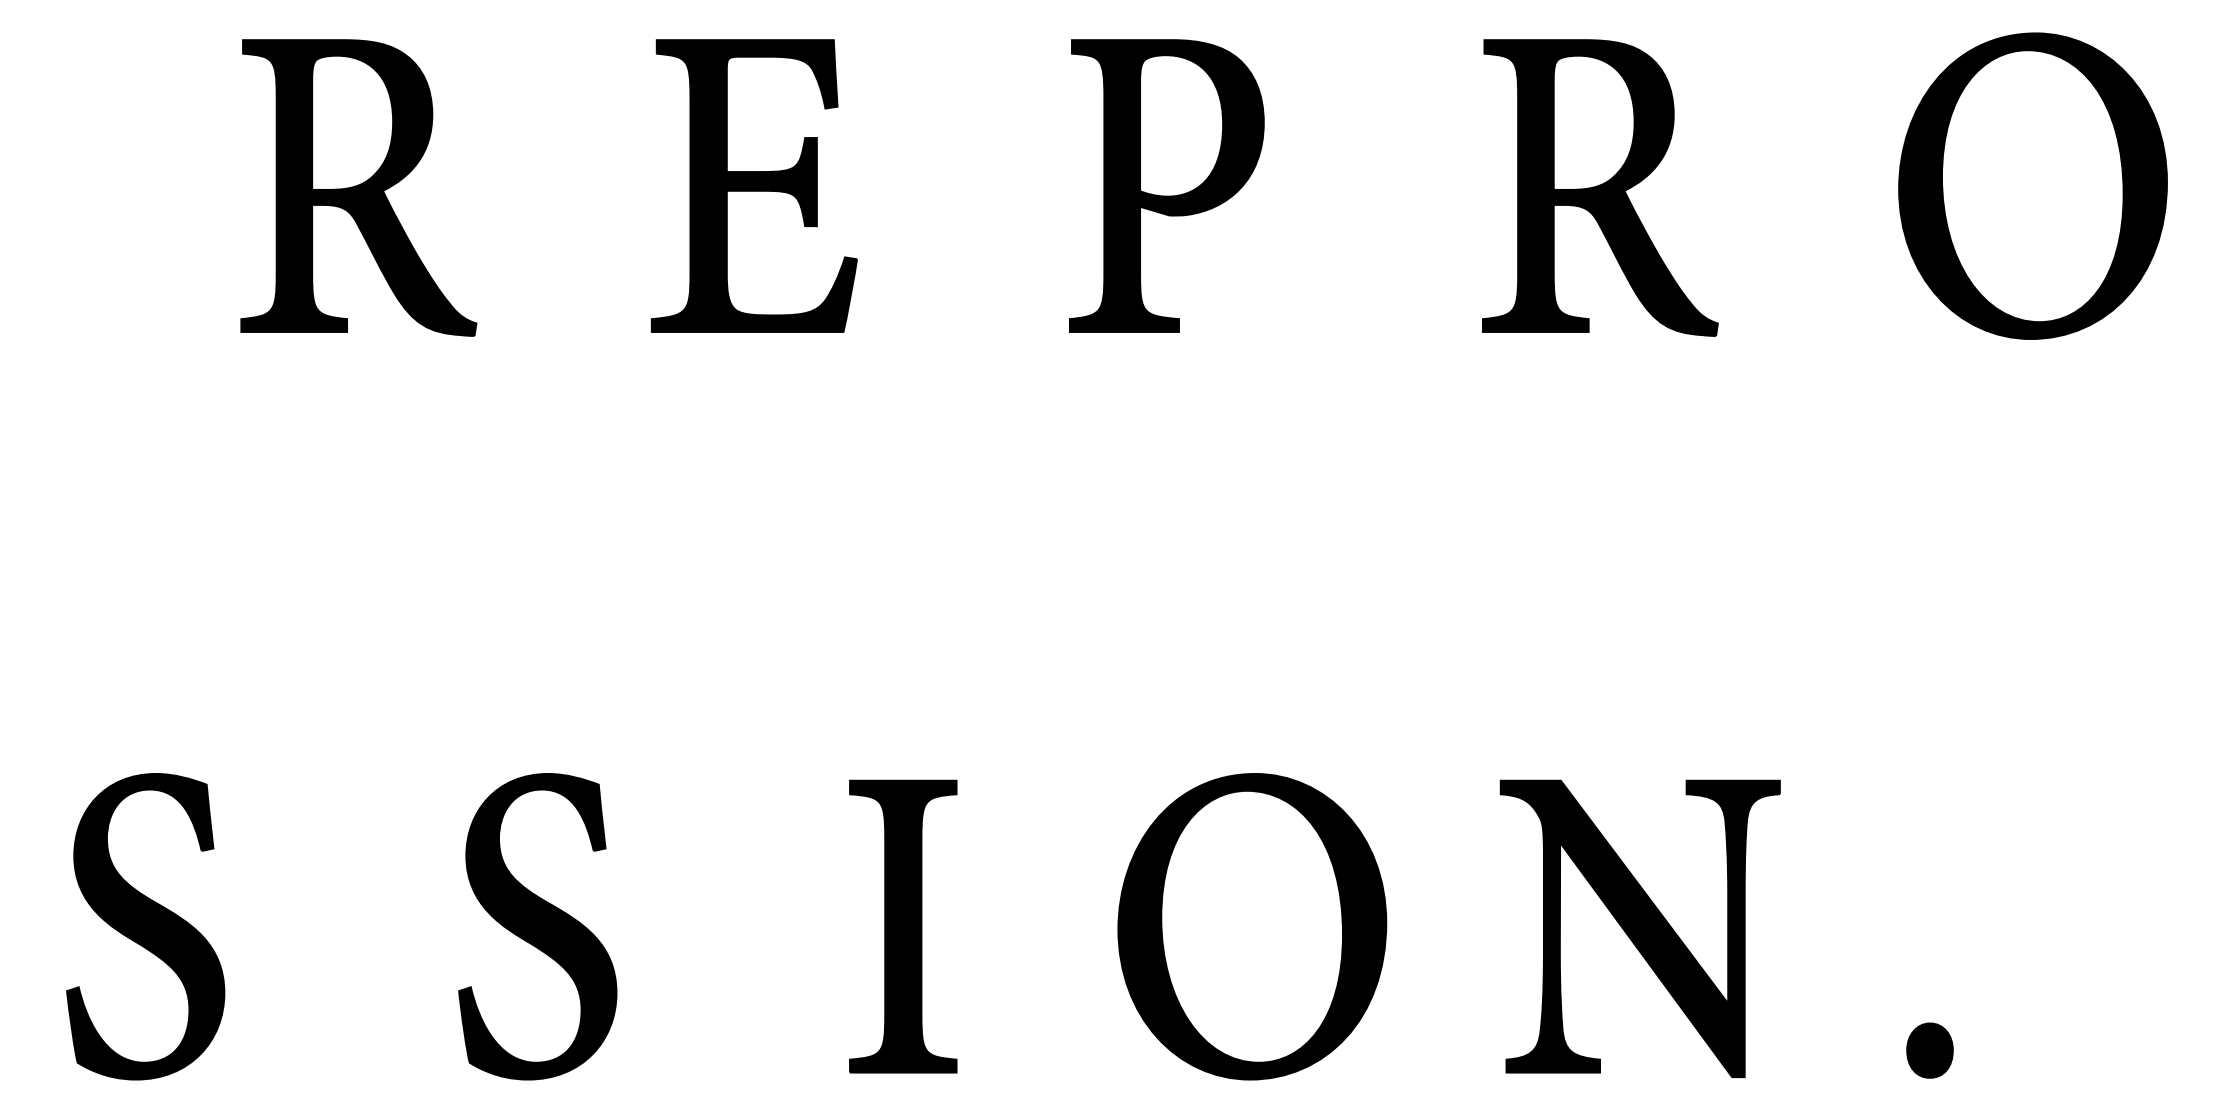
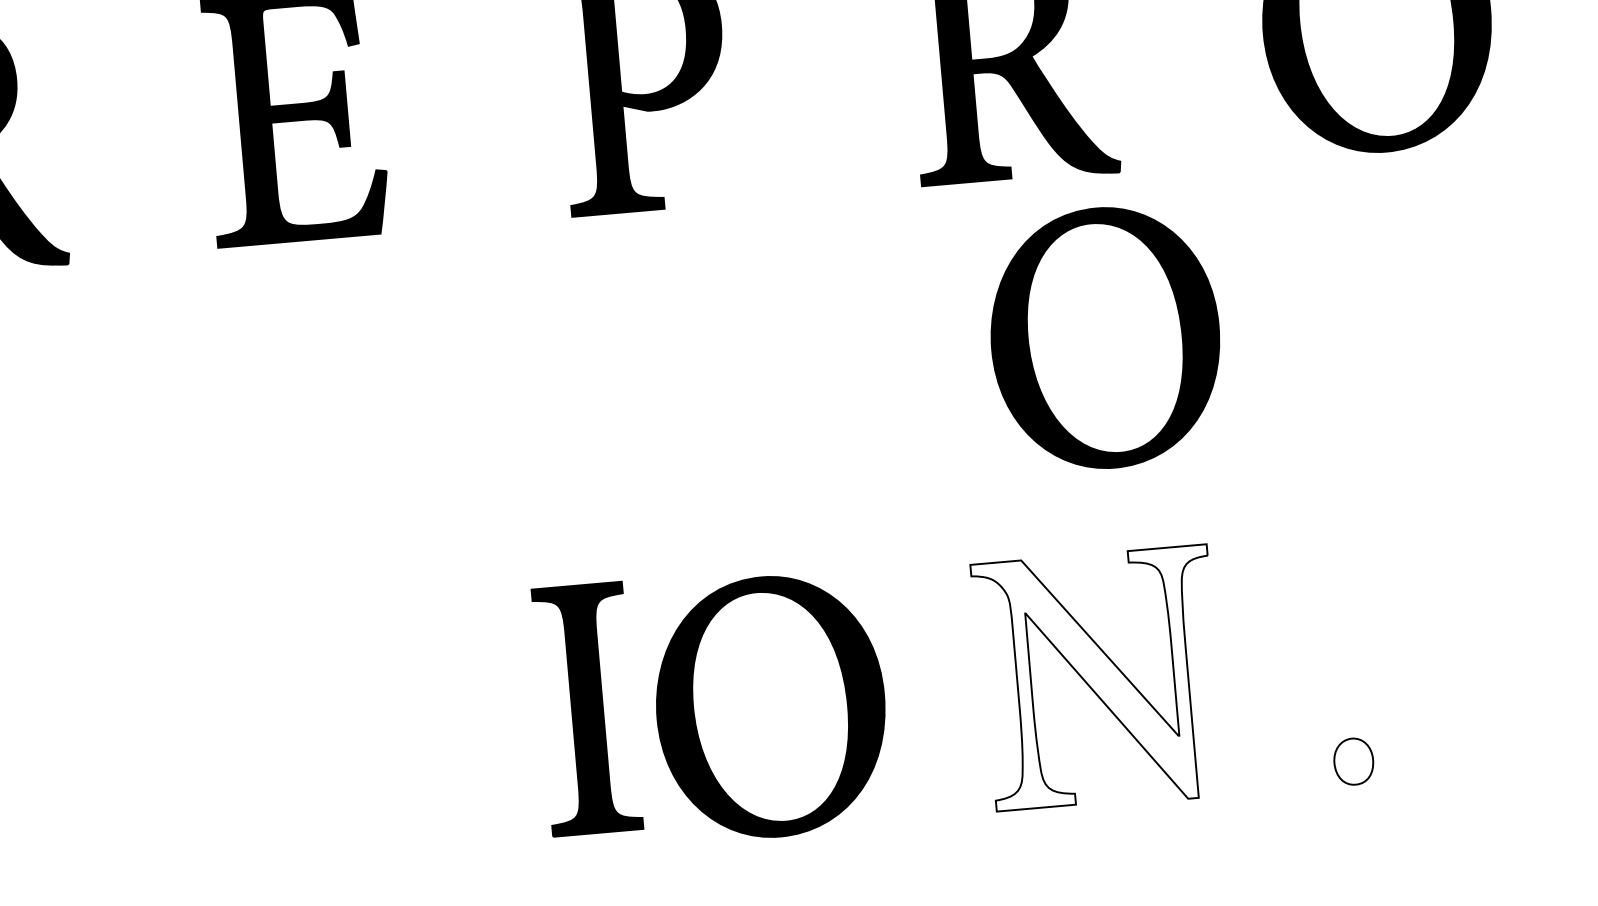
part: (1682, 528) -> (1105, 337), added
part: (537, 926) -> (165, 759), removed
part: (903, 926) -> (587, 709), moved
fill: (1639, 928) -> (1098, 679), removed
fill: (1929, 1050) -> (1353, 761), removed

